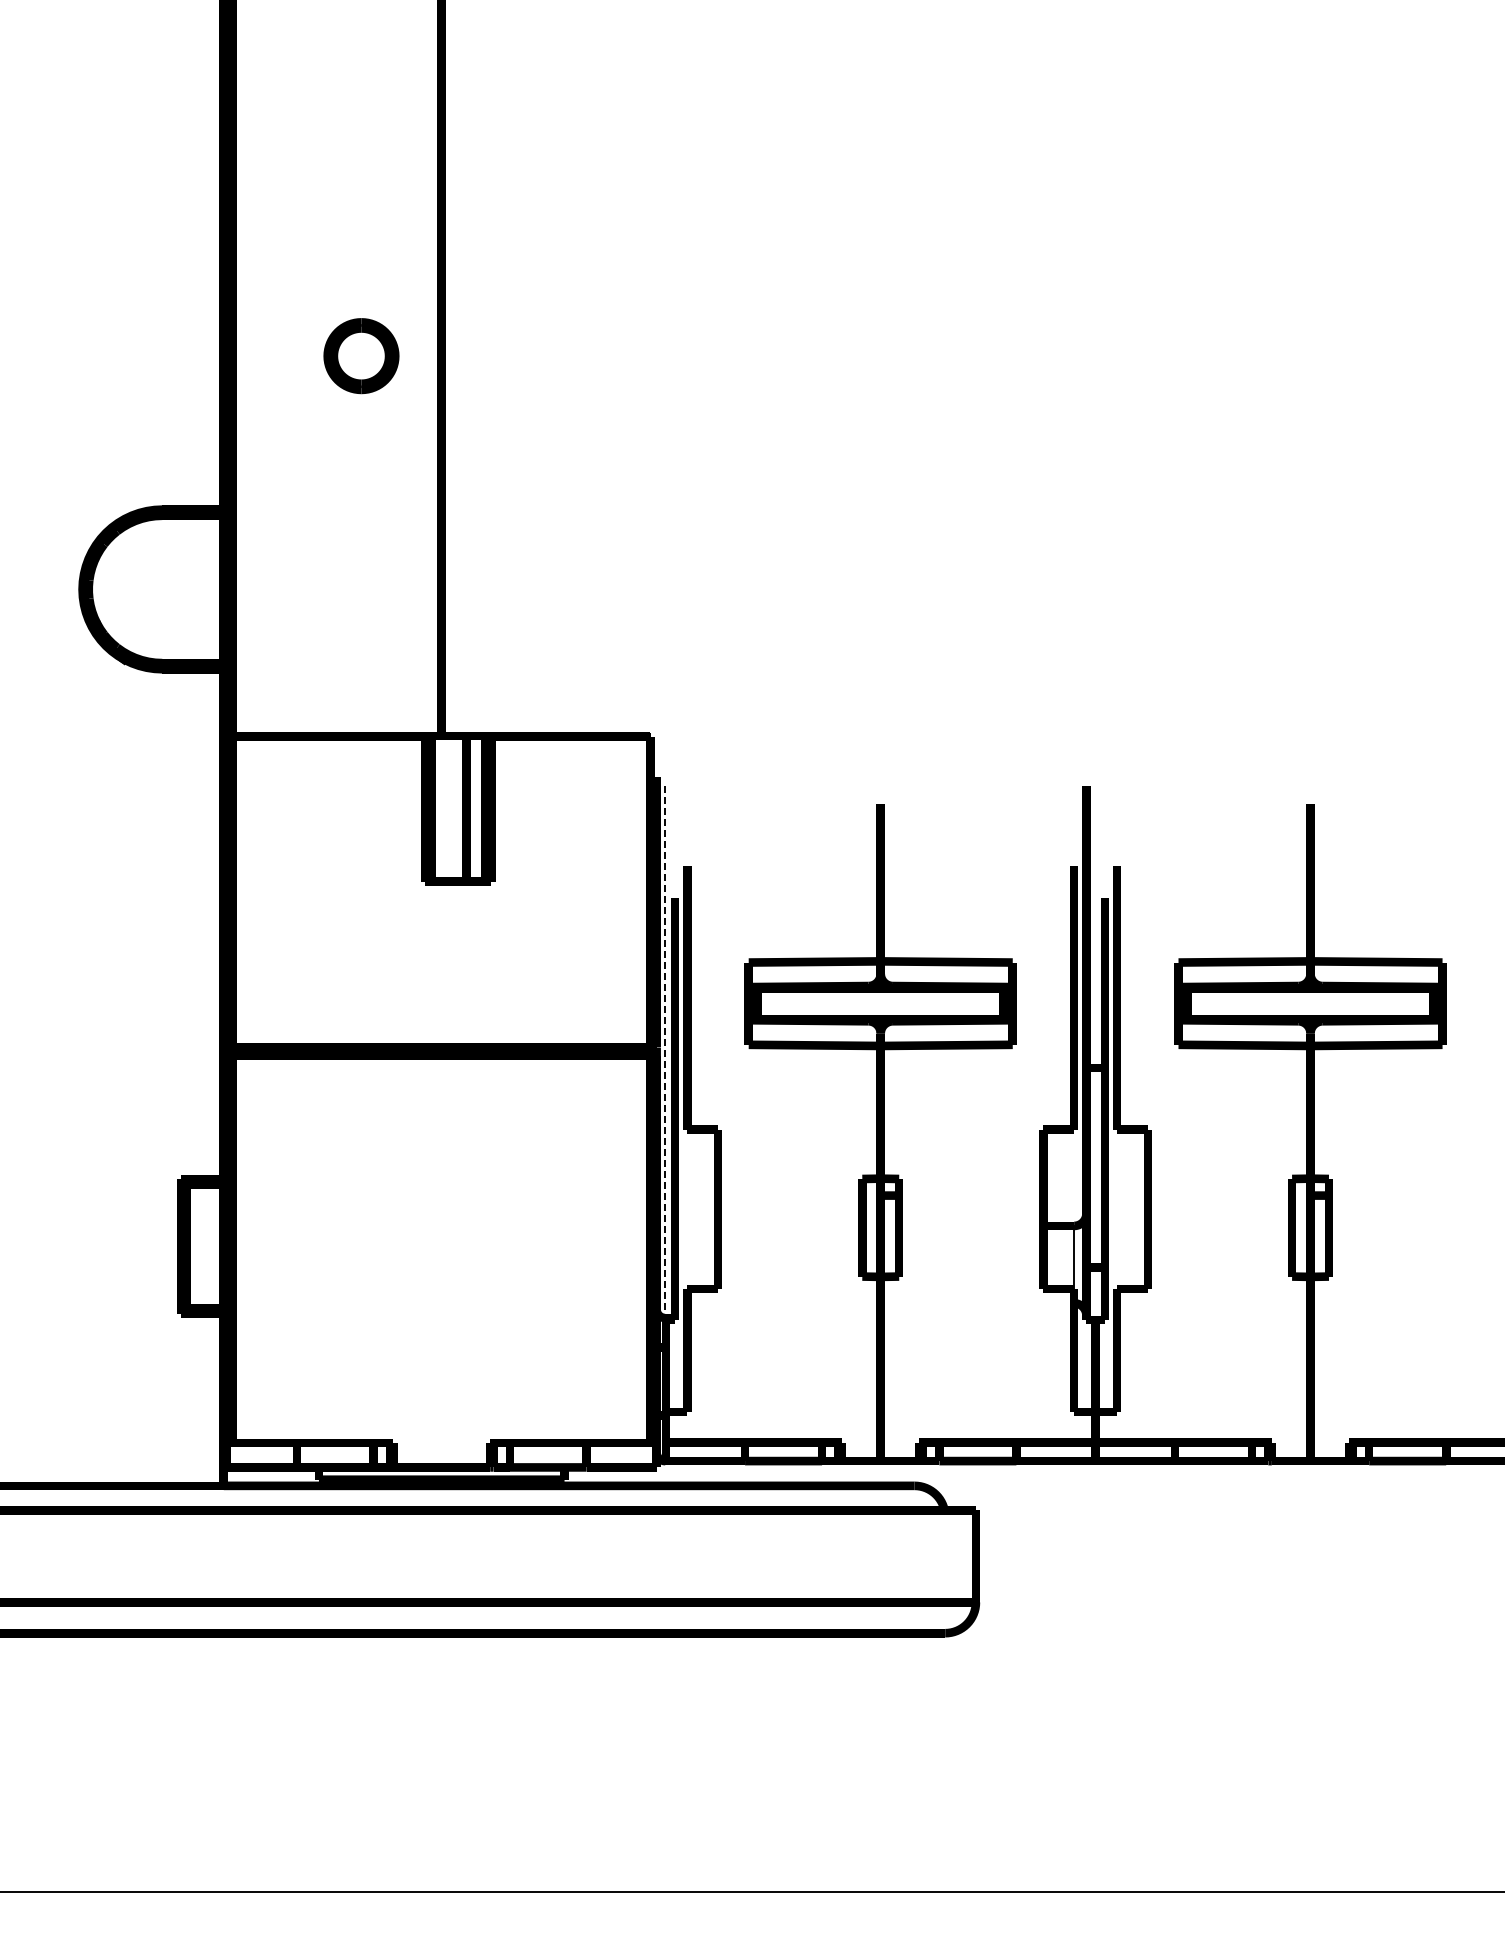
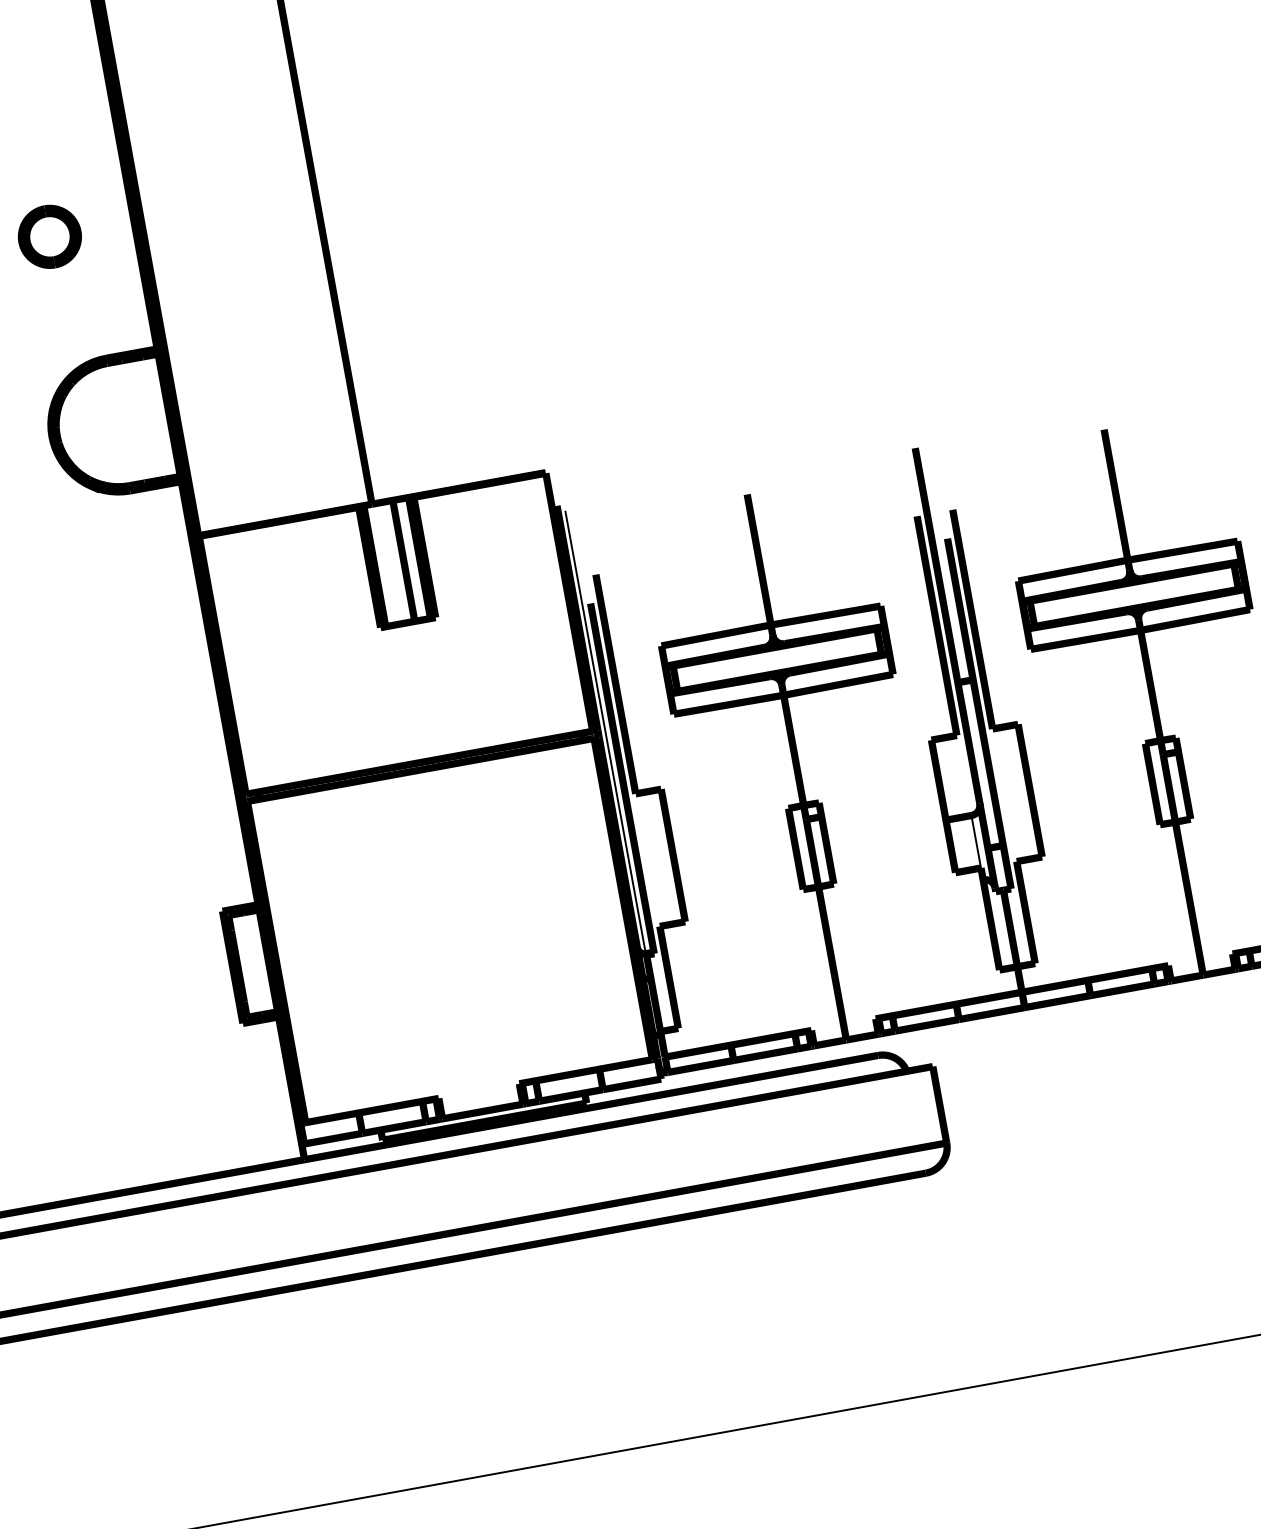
part: (361, 356) -> (50, 237), moved
line: (665, 1052) -> (605, 733), dashed -> solid

